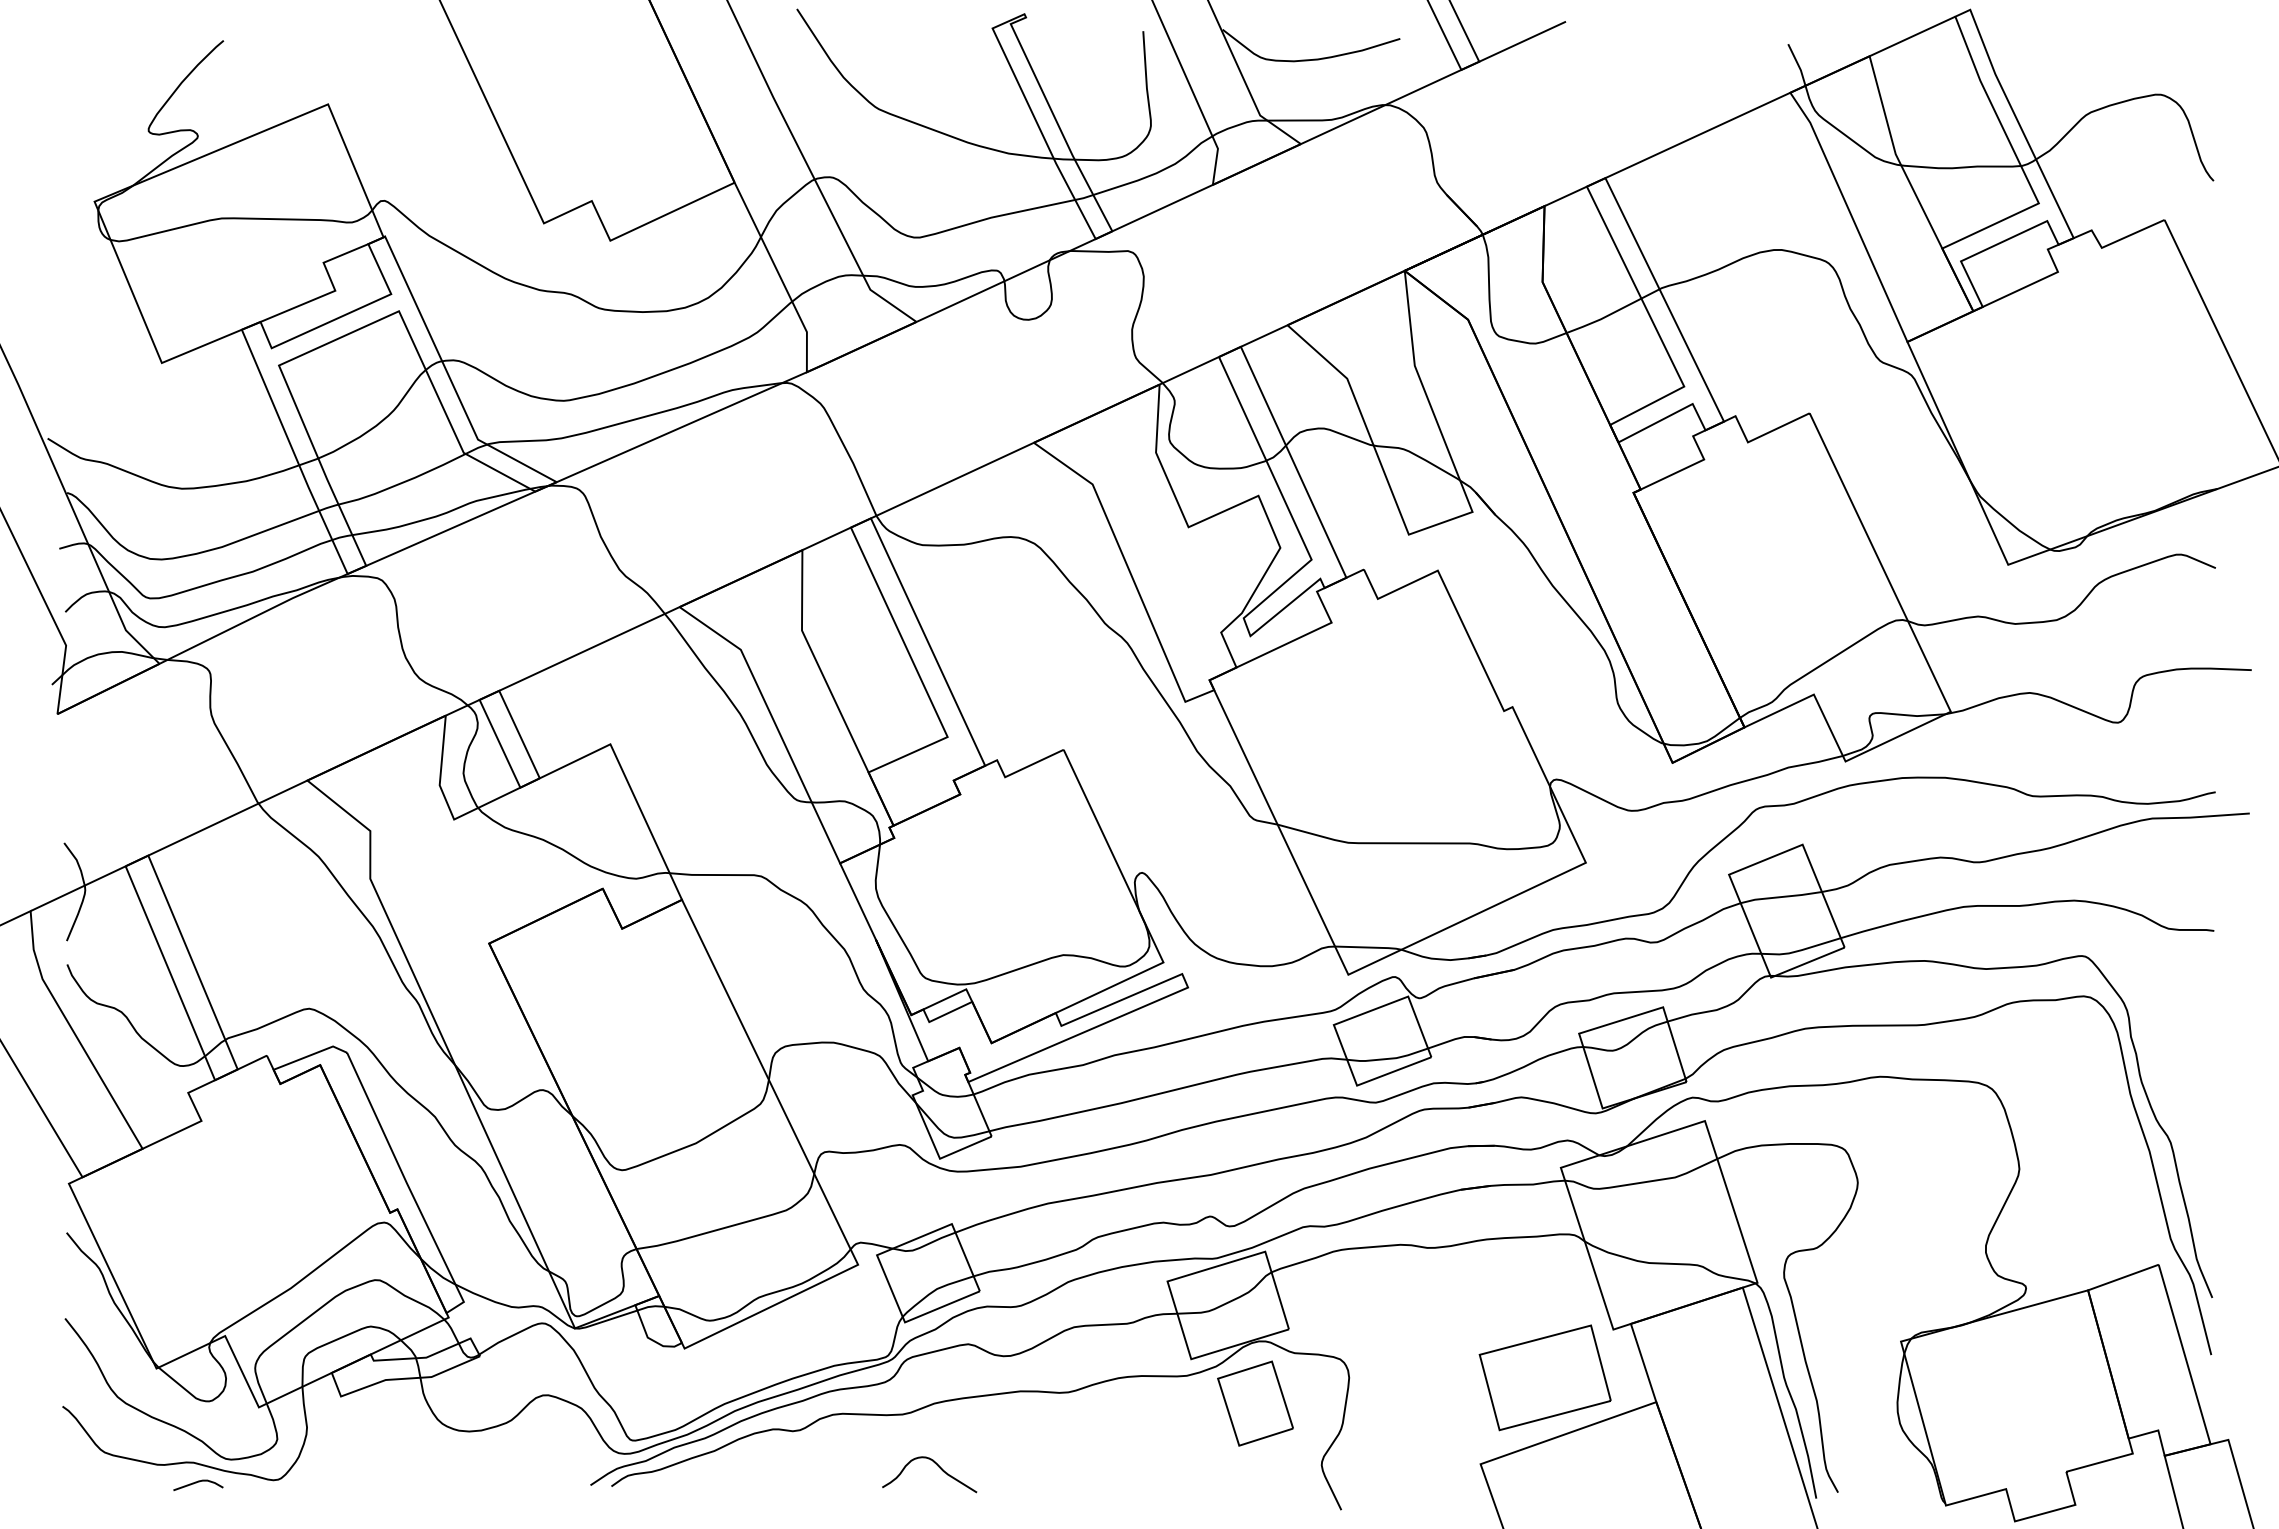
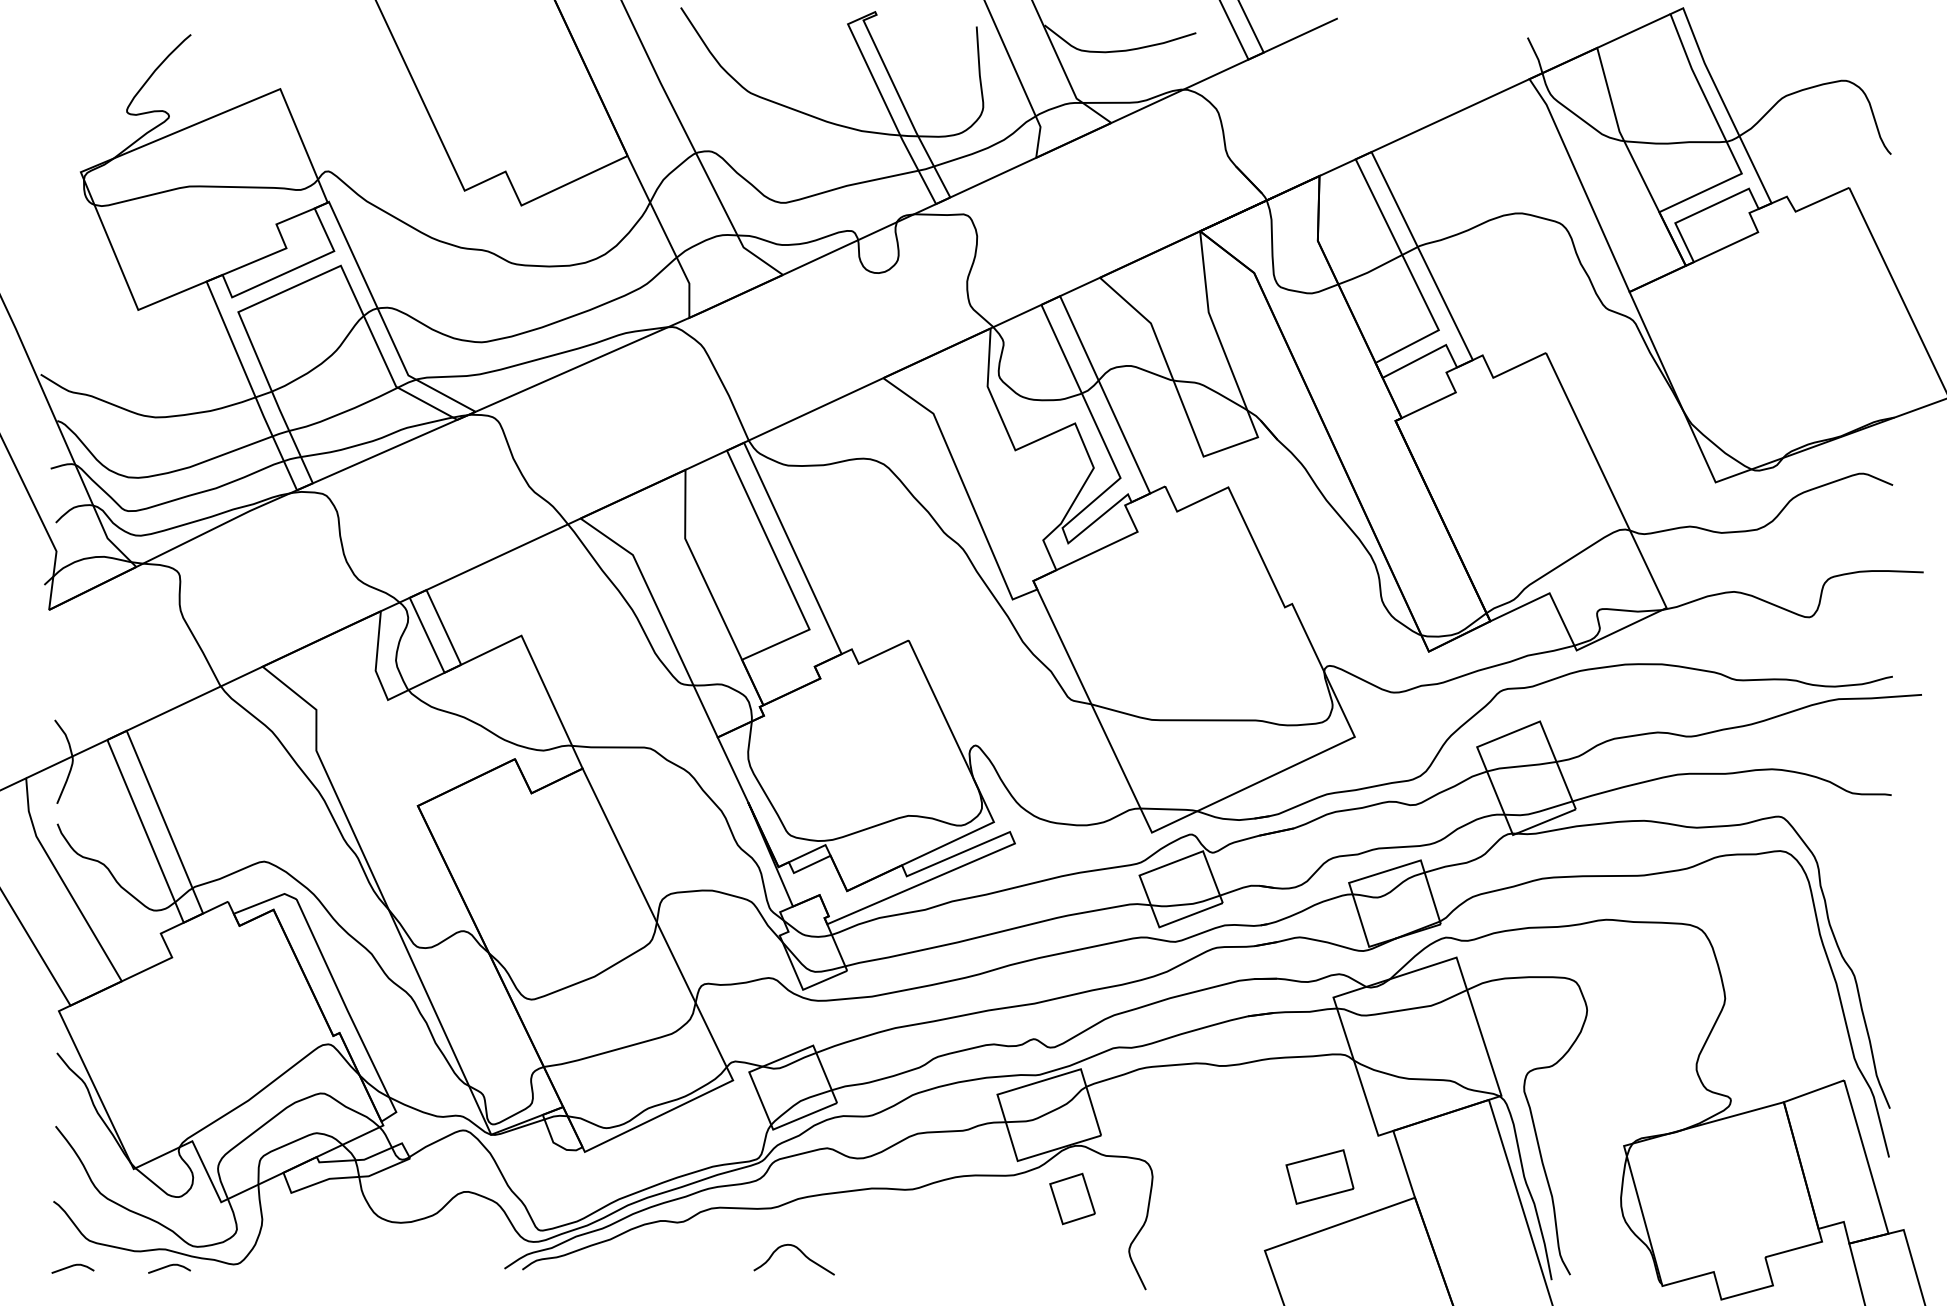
part: (1544, 1377) -> (1319, 1176), size x0.6
part: (1255, 1403) -> (1072, 1198), size x0.7
curve: (85, 1482) -> (73, 1266), added

